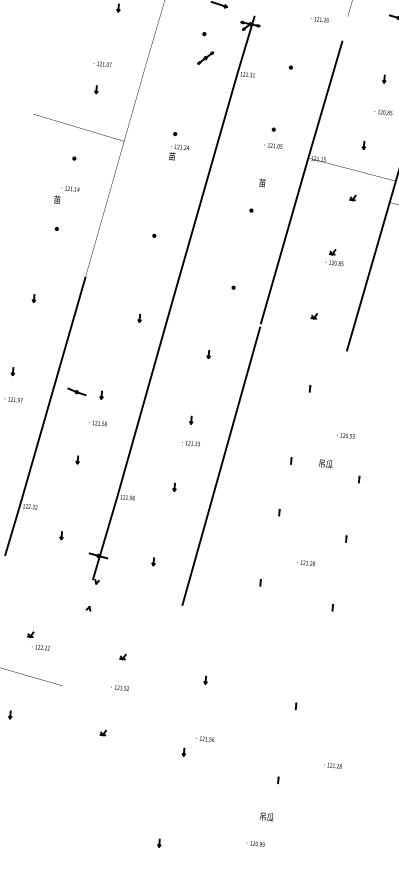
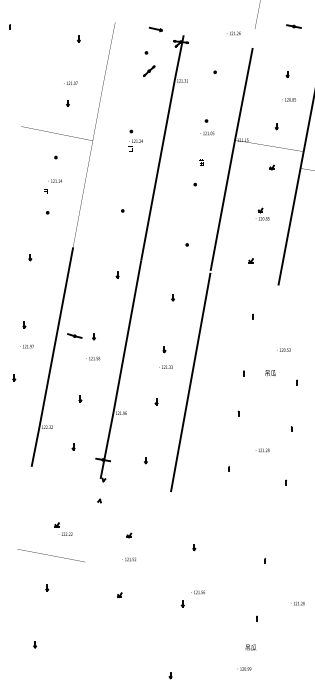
part: (34, 298) -> (30, 257), moved
part: (77, 459) -> (80, 398), moved

